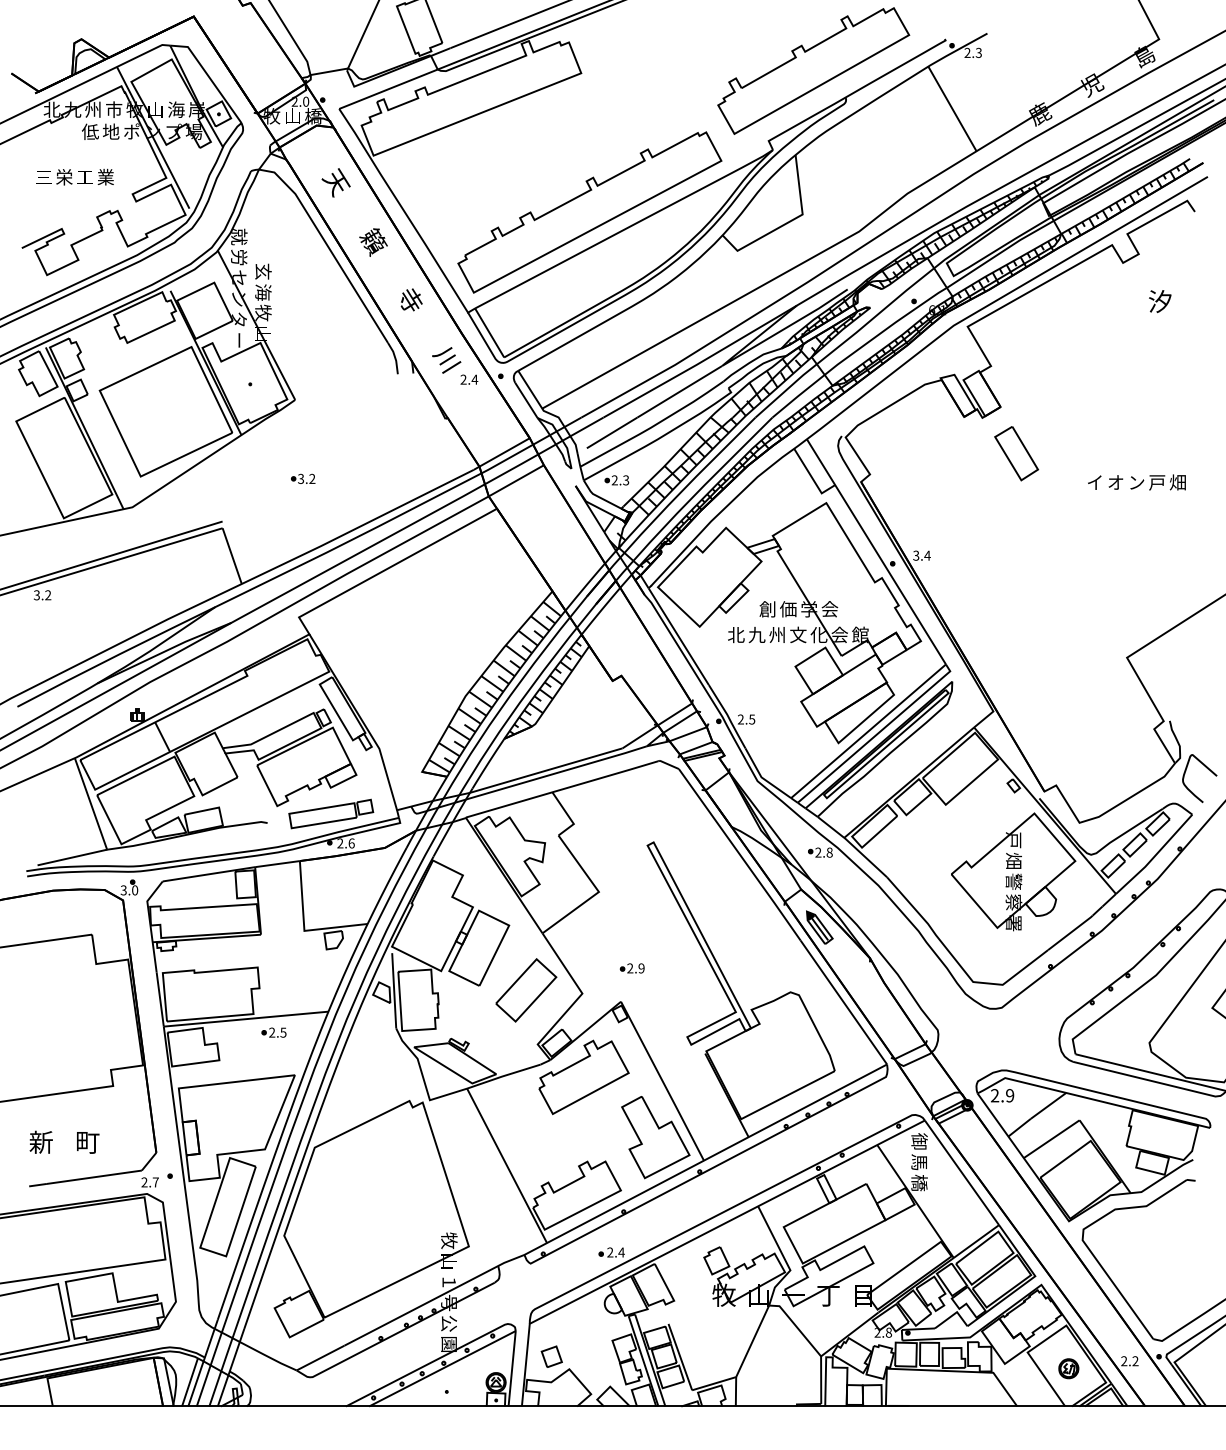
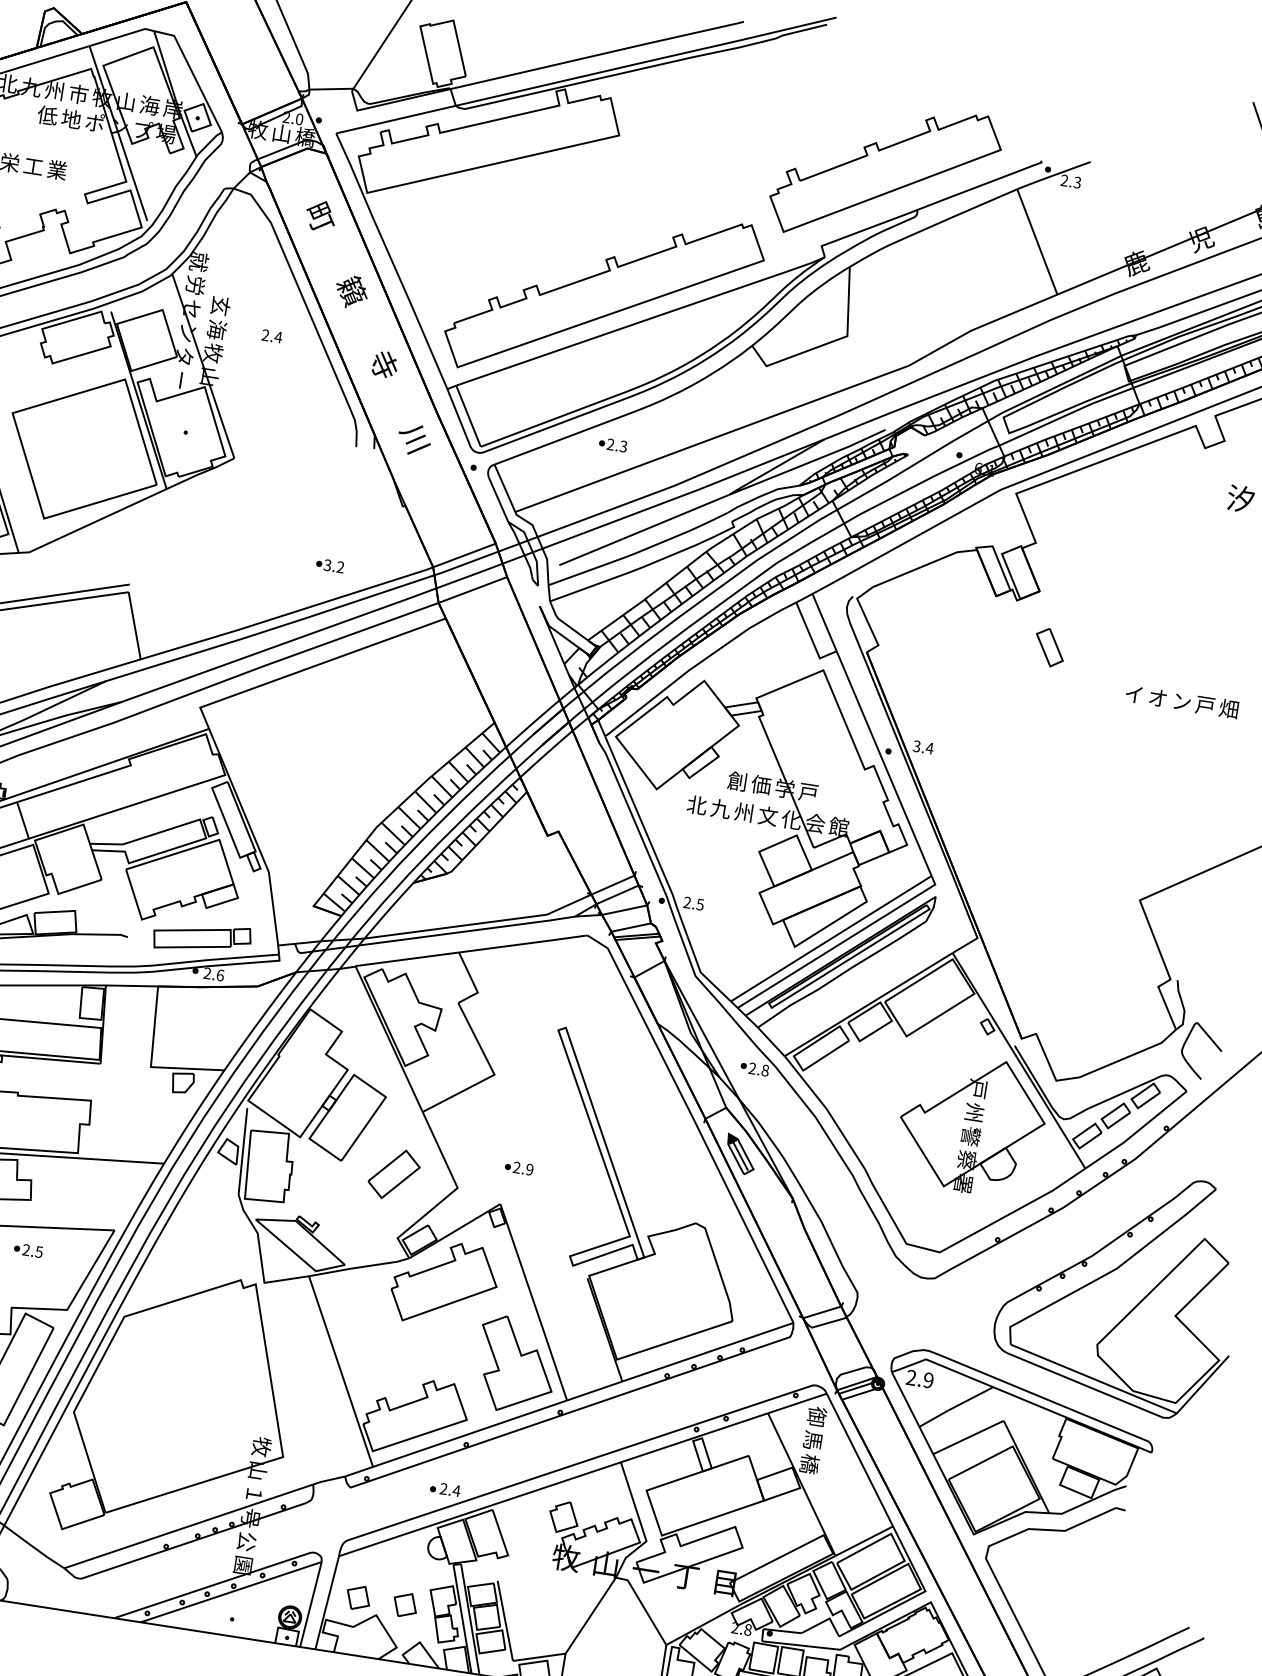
text: (335, 182) -> (318, 216), 天 -> 町
text: (469, 379) -> (272, 336), moved
part: (1016, 453) -> (1049, 647), size x0.6
part: (303, 478) -> (330, 565), moved
part: (616, 480) -> (612, 444), moved
text: (829, 609) -> (808, 792), 会 -> 戸
text: (1013, 860) -> (974, 1112), 畑 -> 州
part: (526, 990) -> (394, 1174), size x0.7
part: (273, 1032) -> (27, 1250), moved
part: (592, 1356) -> (404, 1604), added

